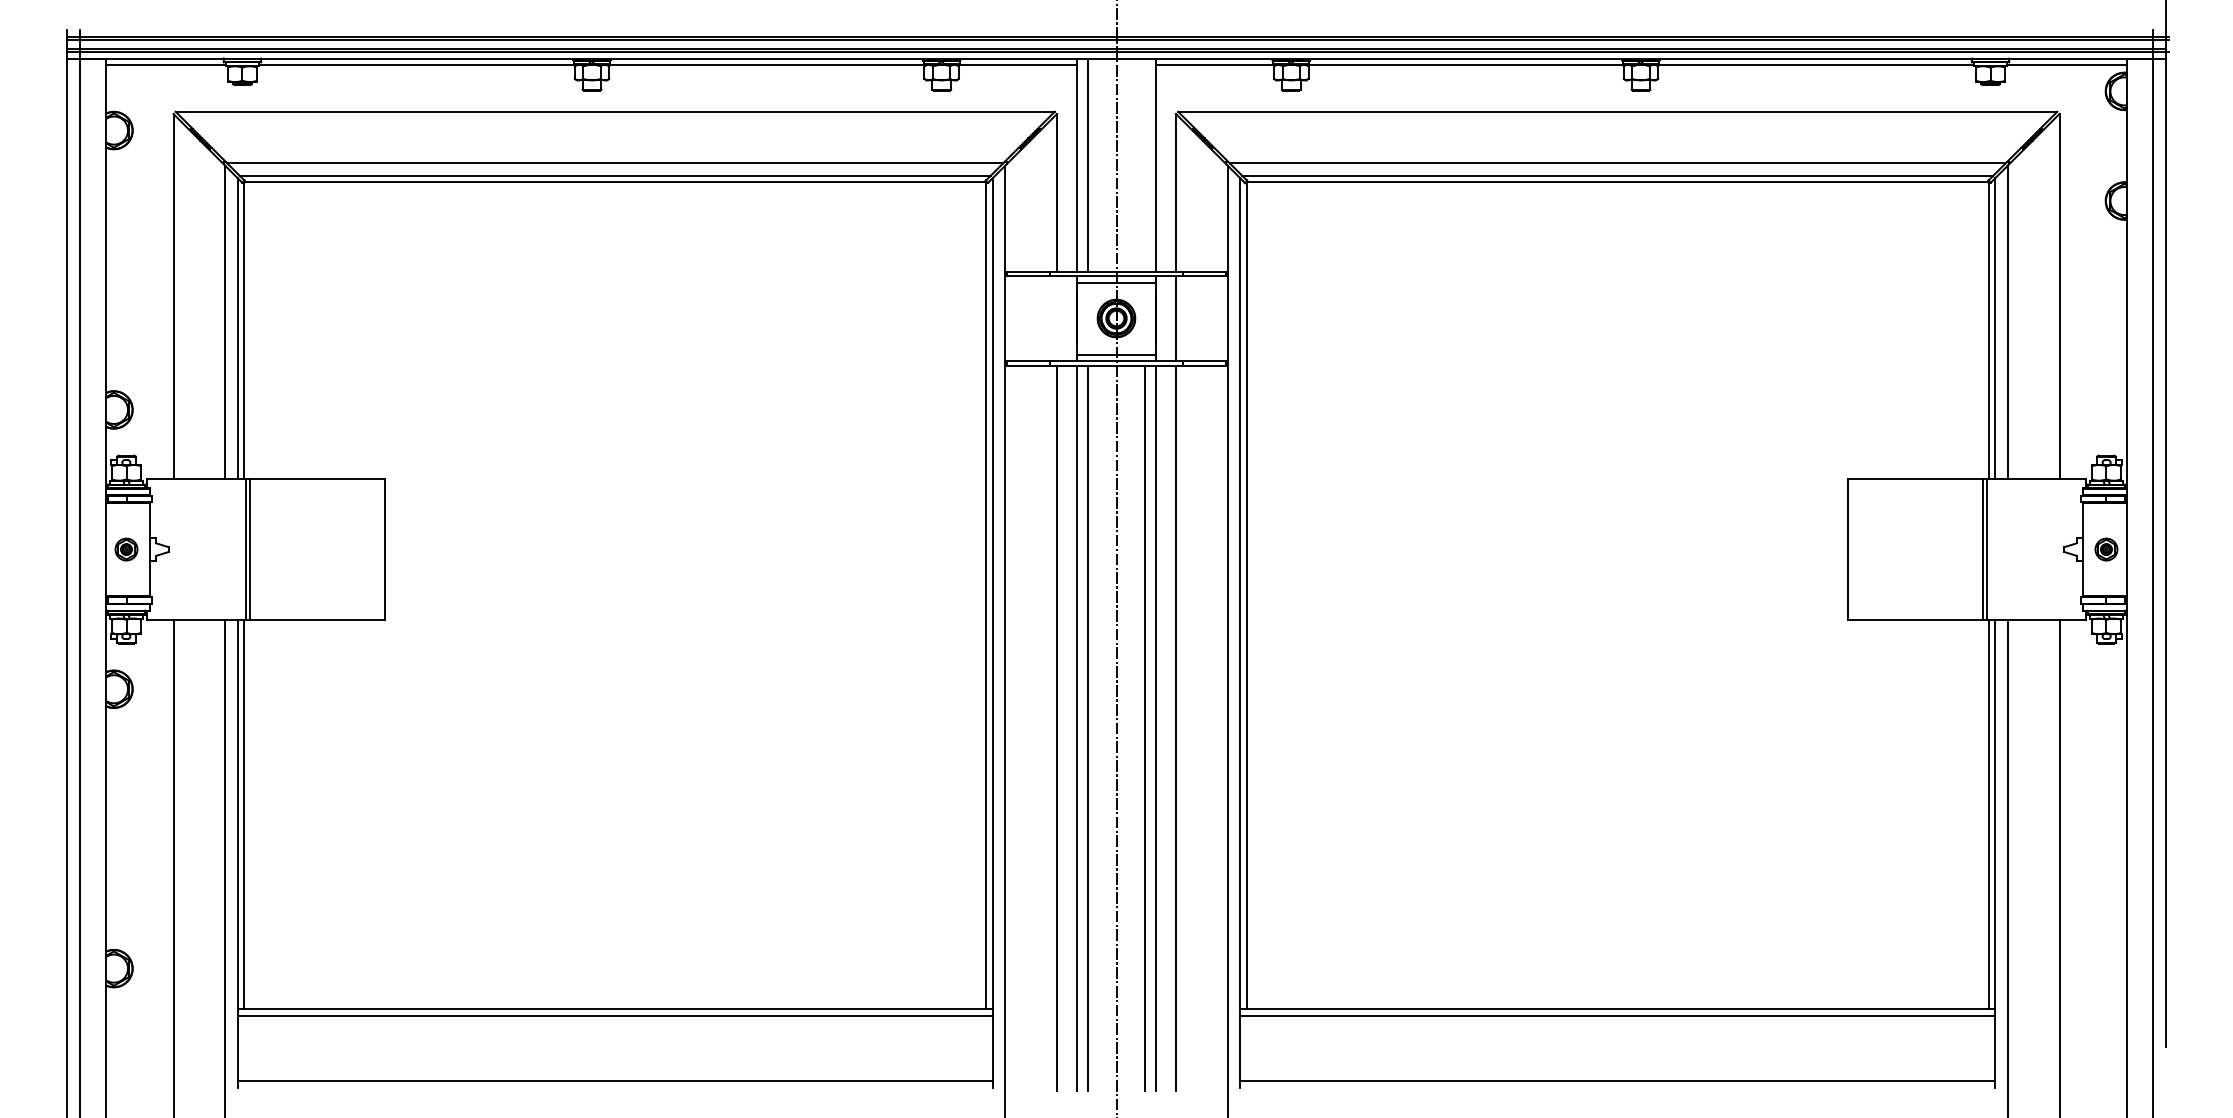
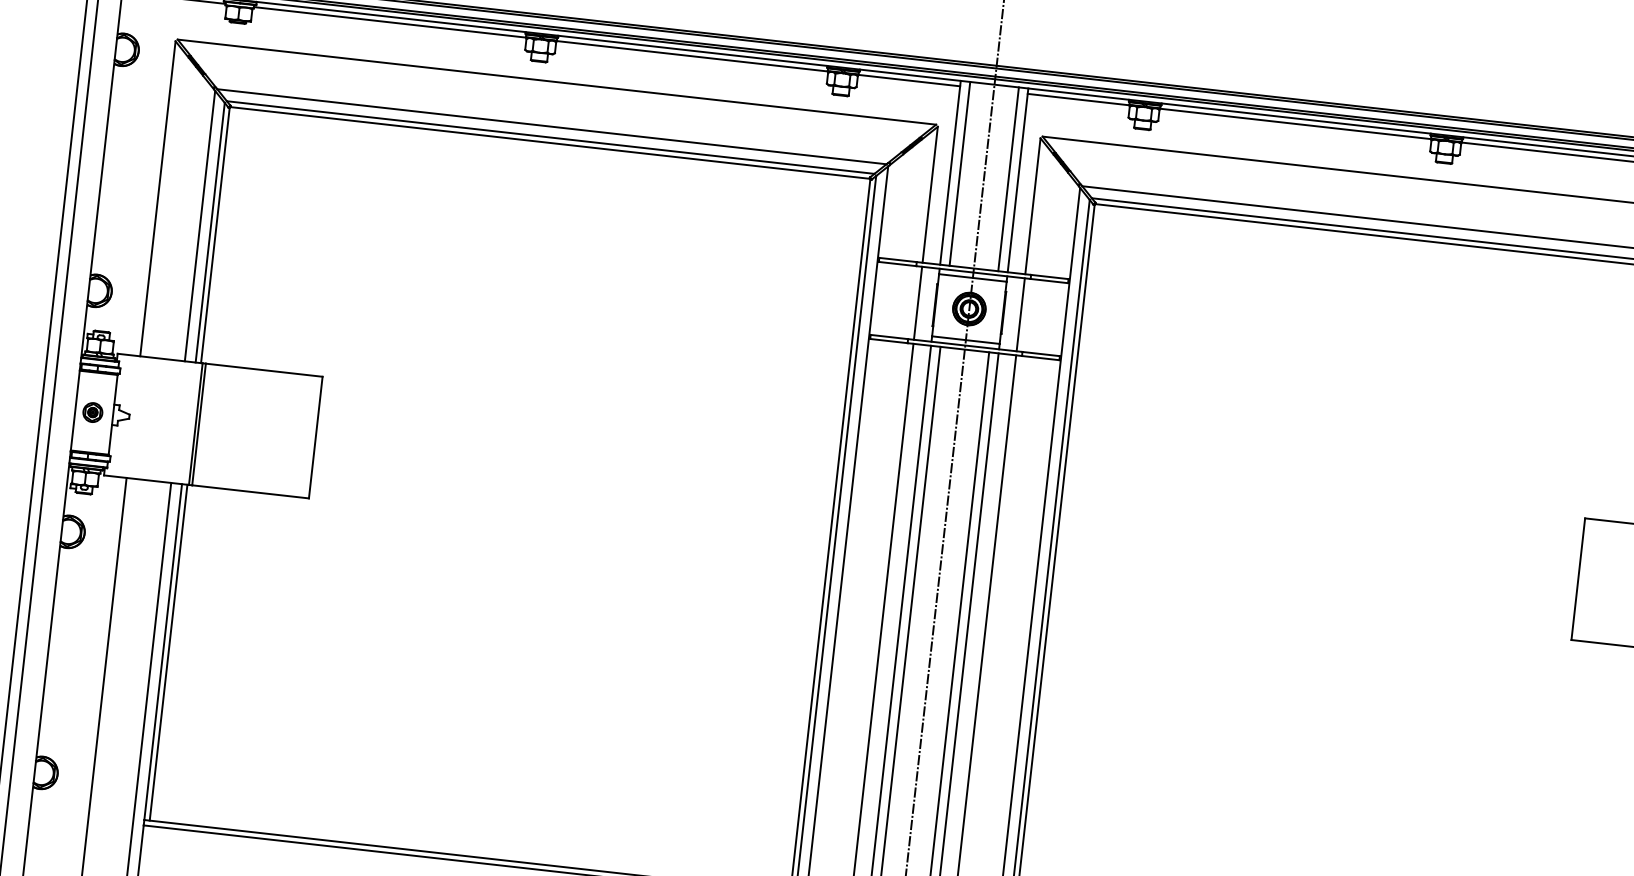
line: (1144, 164) -> (1008, 178), added
line: (1056, 318) -> (917, 303), added

